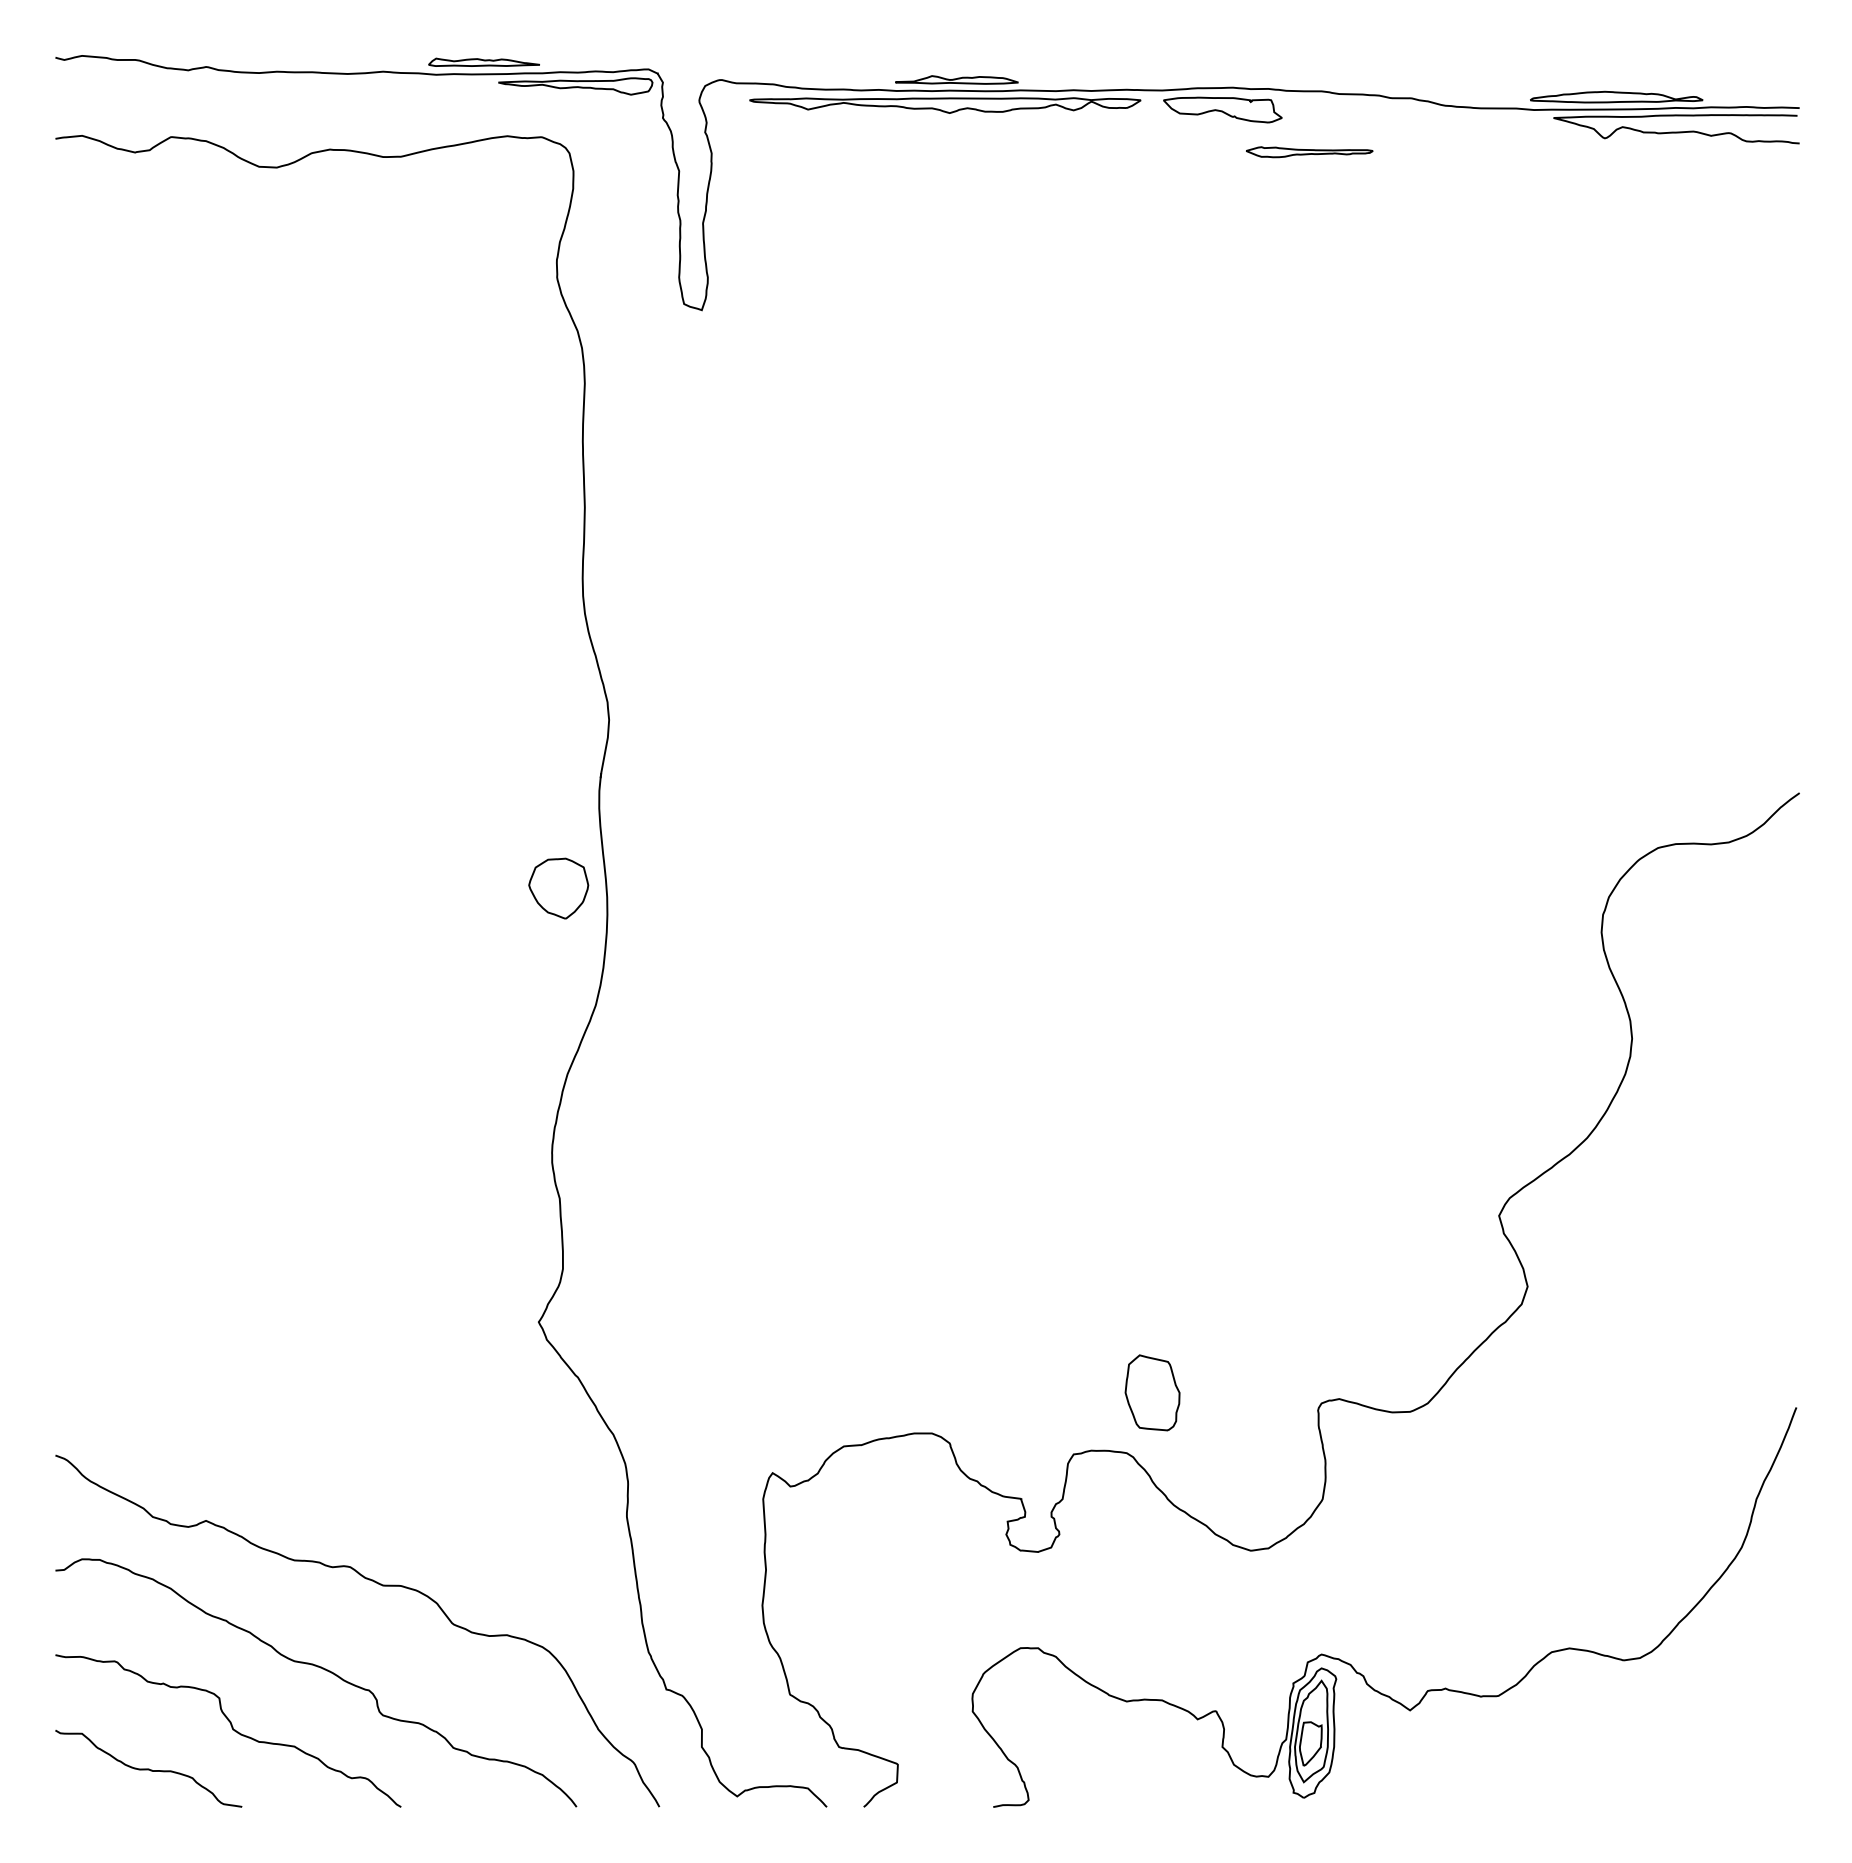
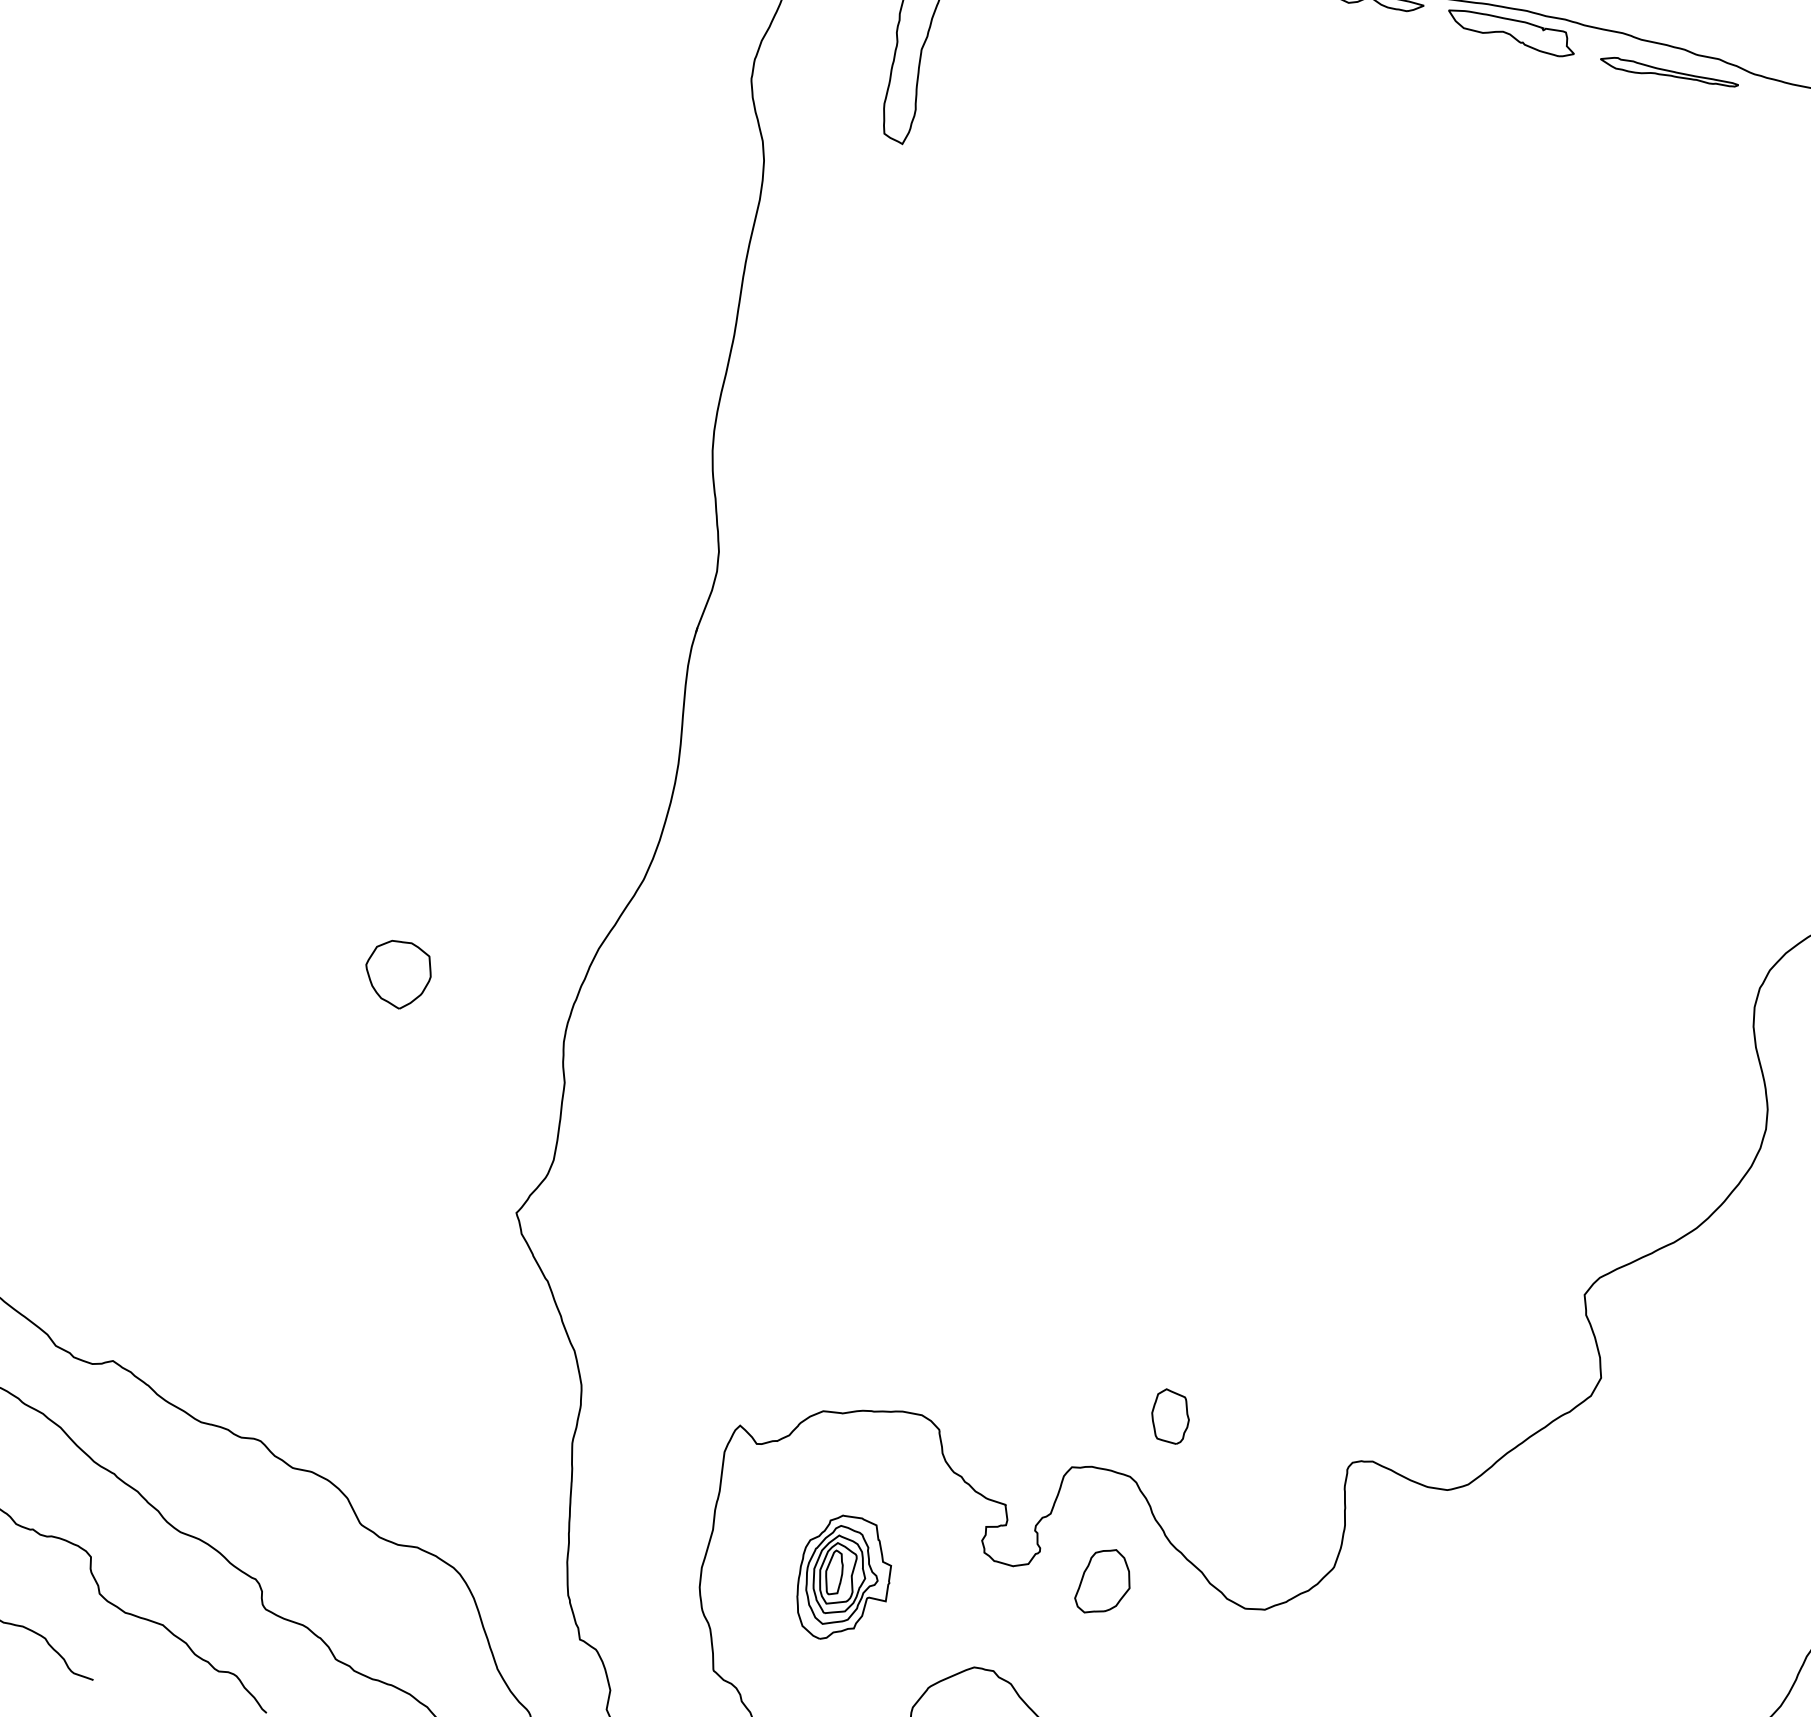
part: (1309, 152) -> (1669, 73), moved
part: (558, 888) -> (397, 974), moved
part: (1152, 1392) -> (1170, 1416), size x0.62
part: (1121, 1550) -> (1104, 1581), added
part: (890, 1591) -> (844, 1578), added

